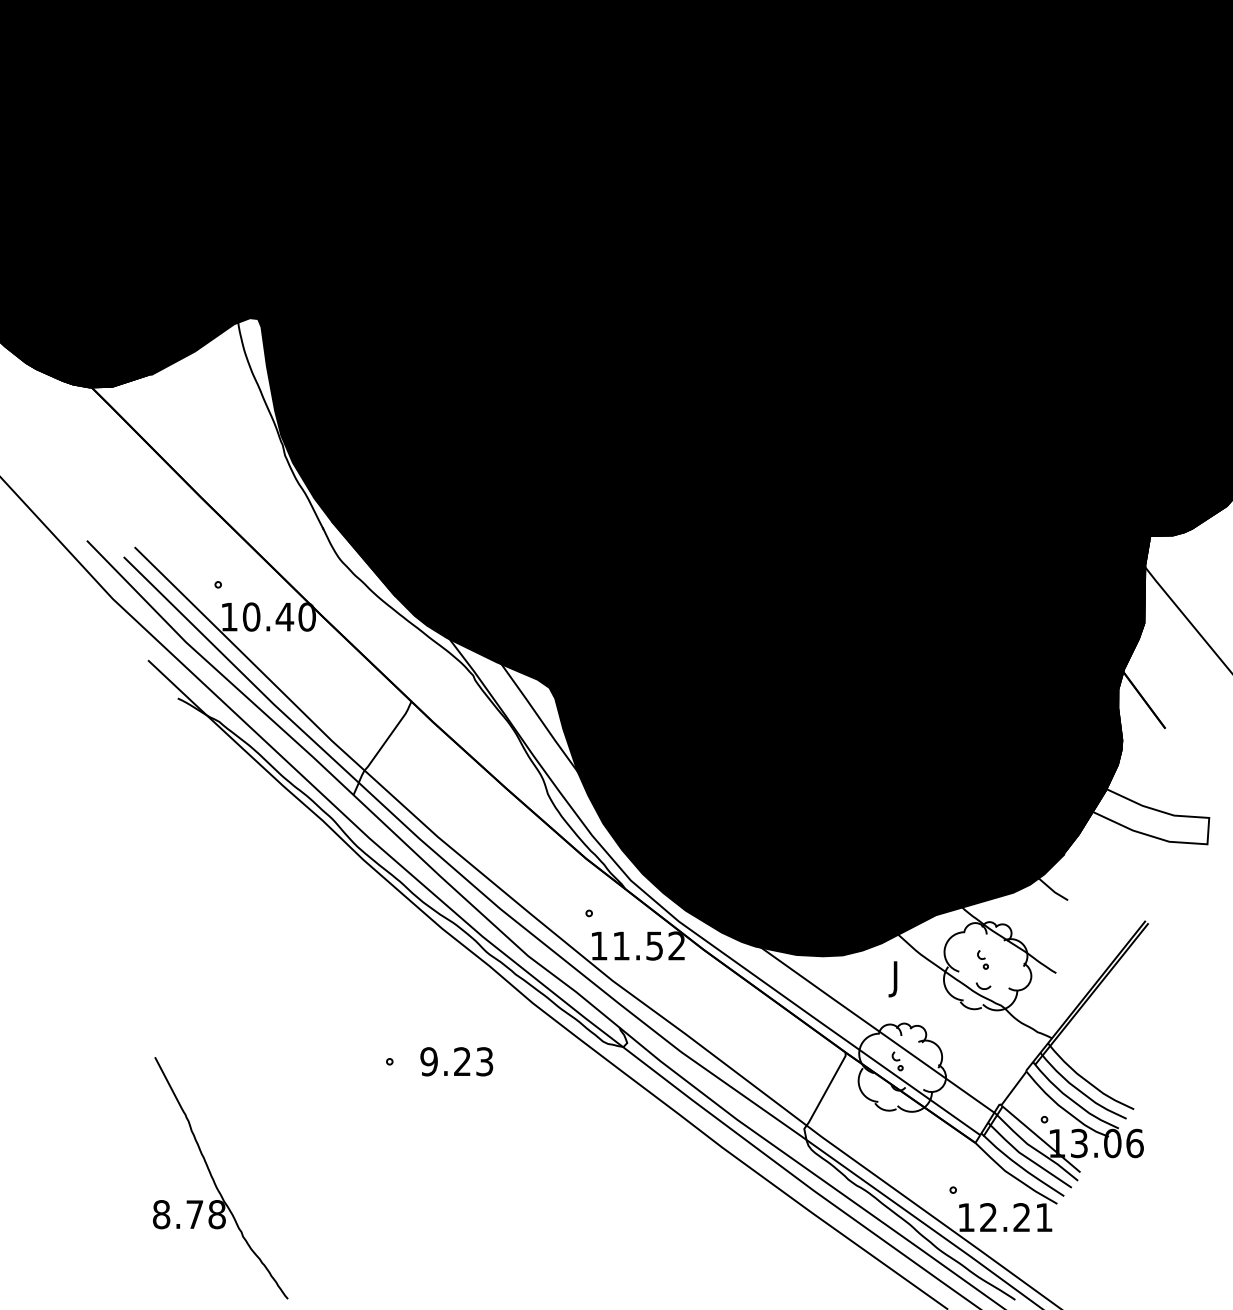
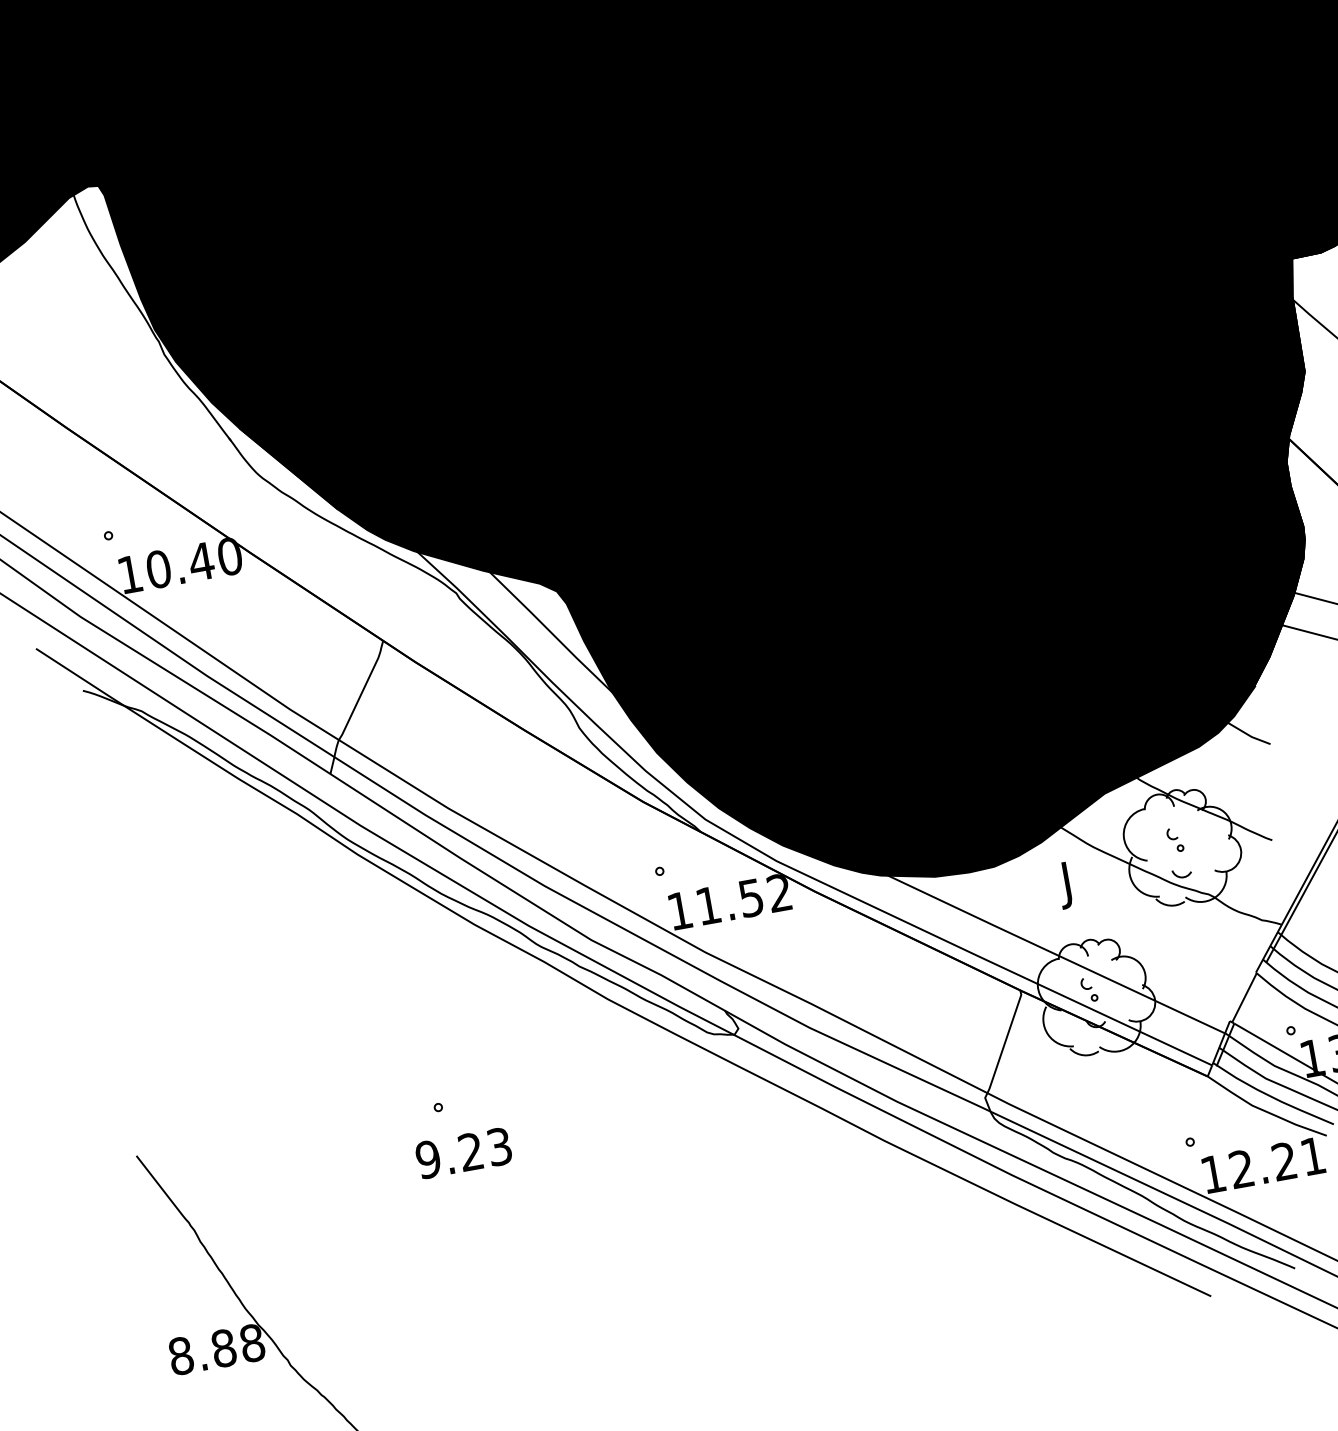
text: (456, 1061) -> (463, 1152), moved
text: (194, 1214) -> (223, 1348), 8.78 -> 8.88

